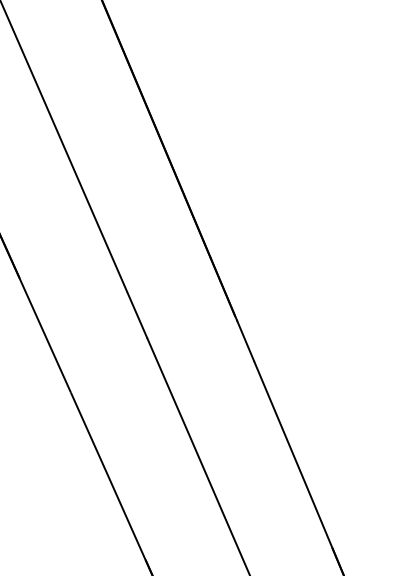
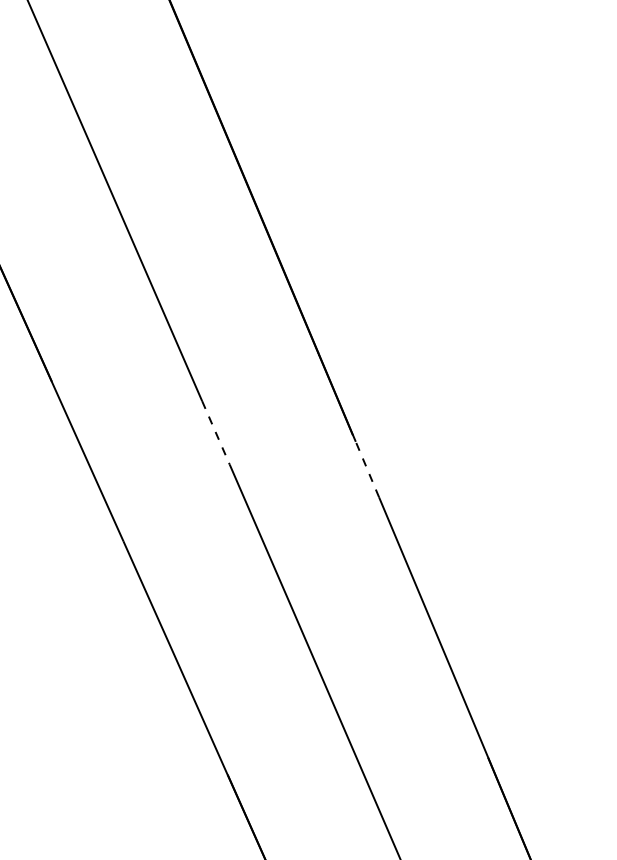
line: (136, 314) -> (215, 432), solid -> dashed
line: (245, 341) -> (367, 469), solid -> dashed

